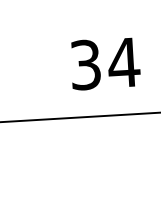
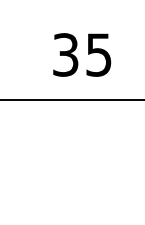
text: (123, 62) -> (98, 54), 34 -> 35

